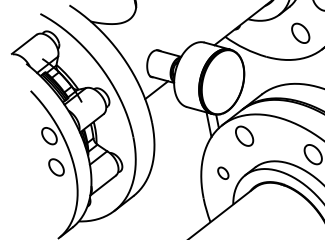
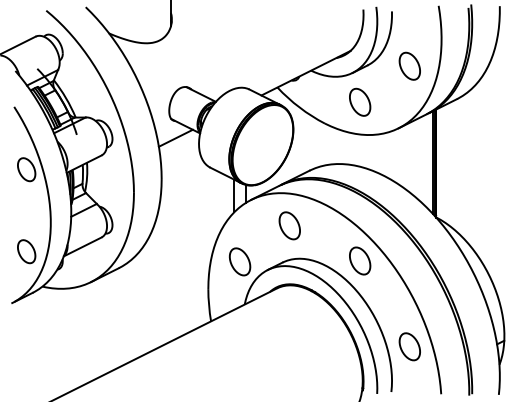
part: (300, 32) -> (360, 101), moved
part: (244, 136) -> (289, 225), moved
part: (56, 167) -> (26, 251), moved
part: (222, 173) -> (239, 261), size x1.67

